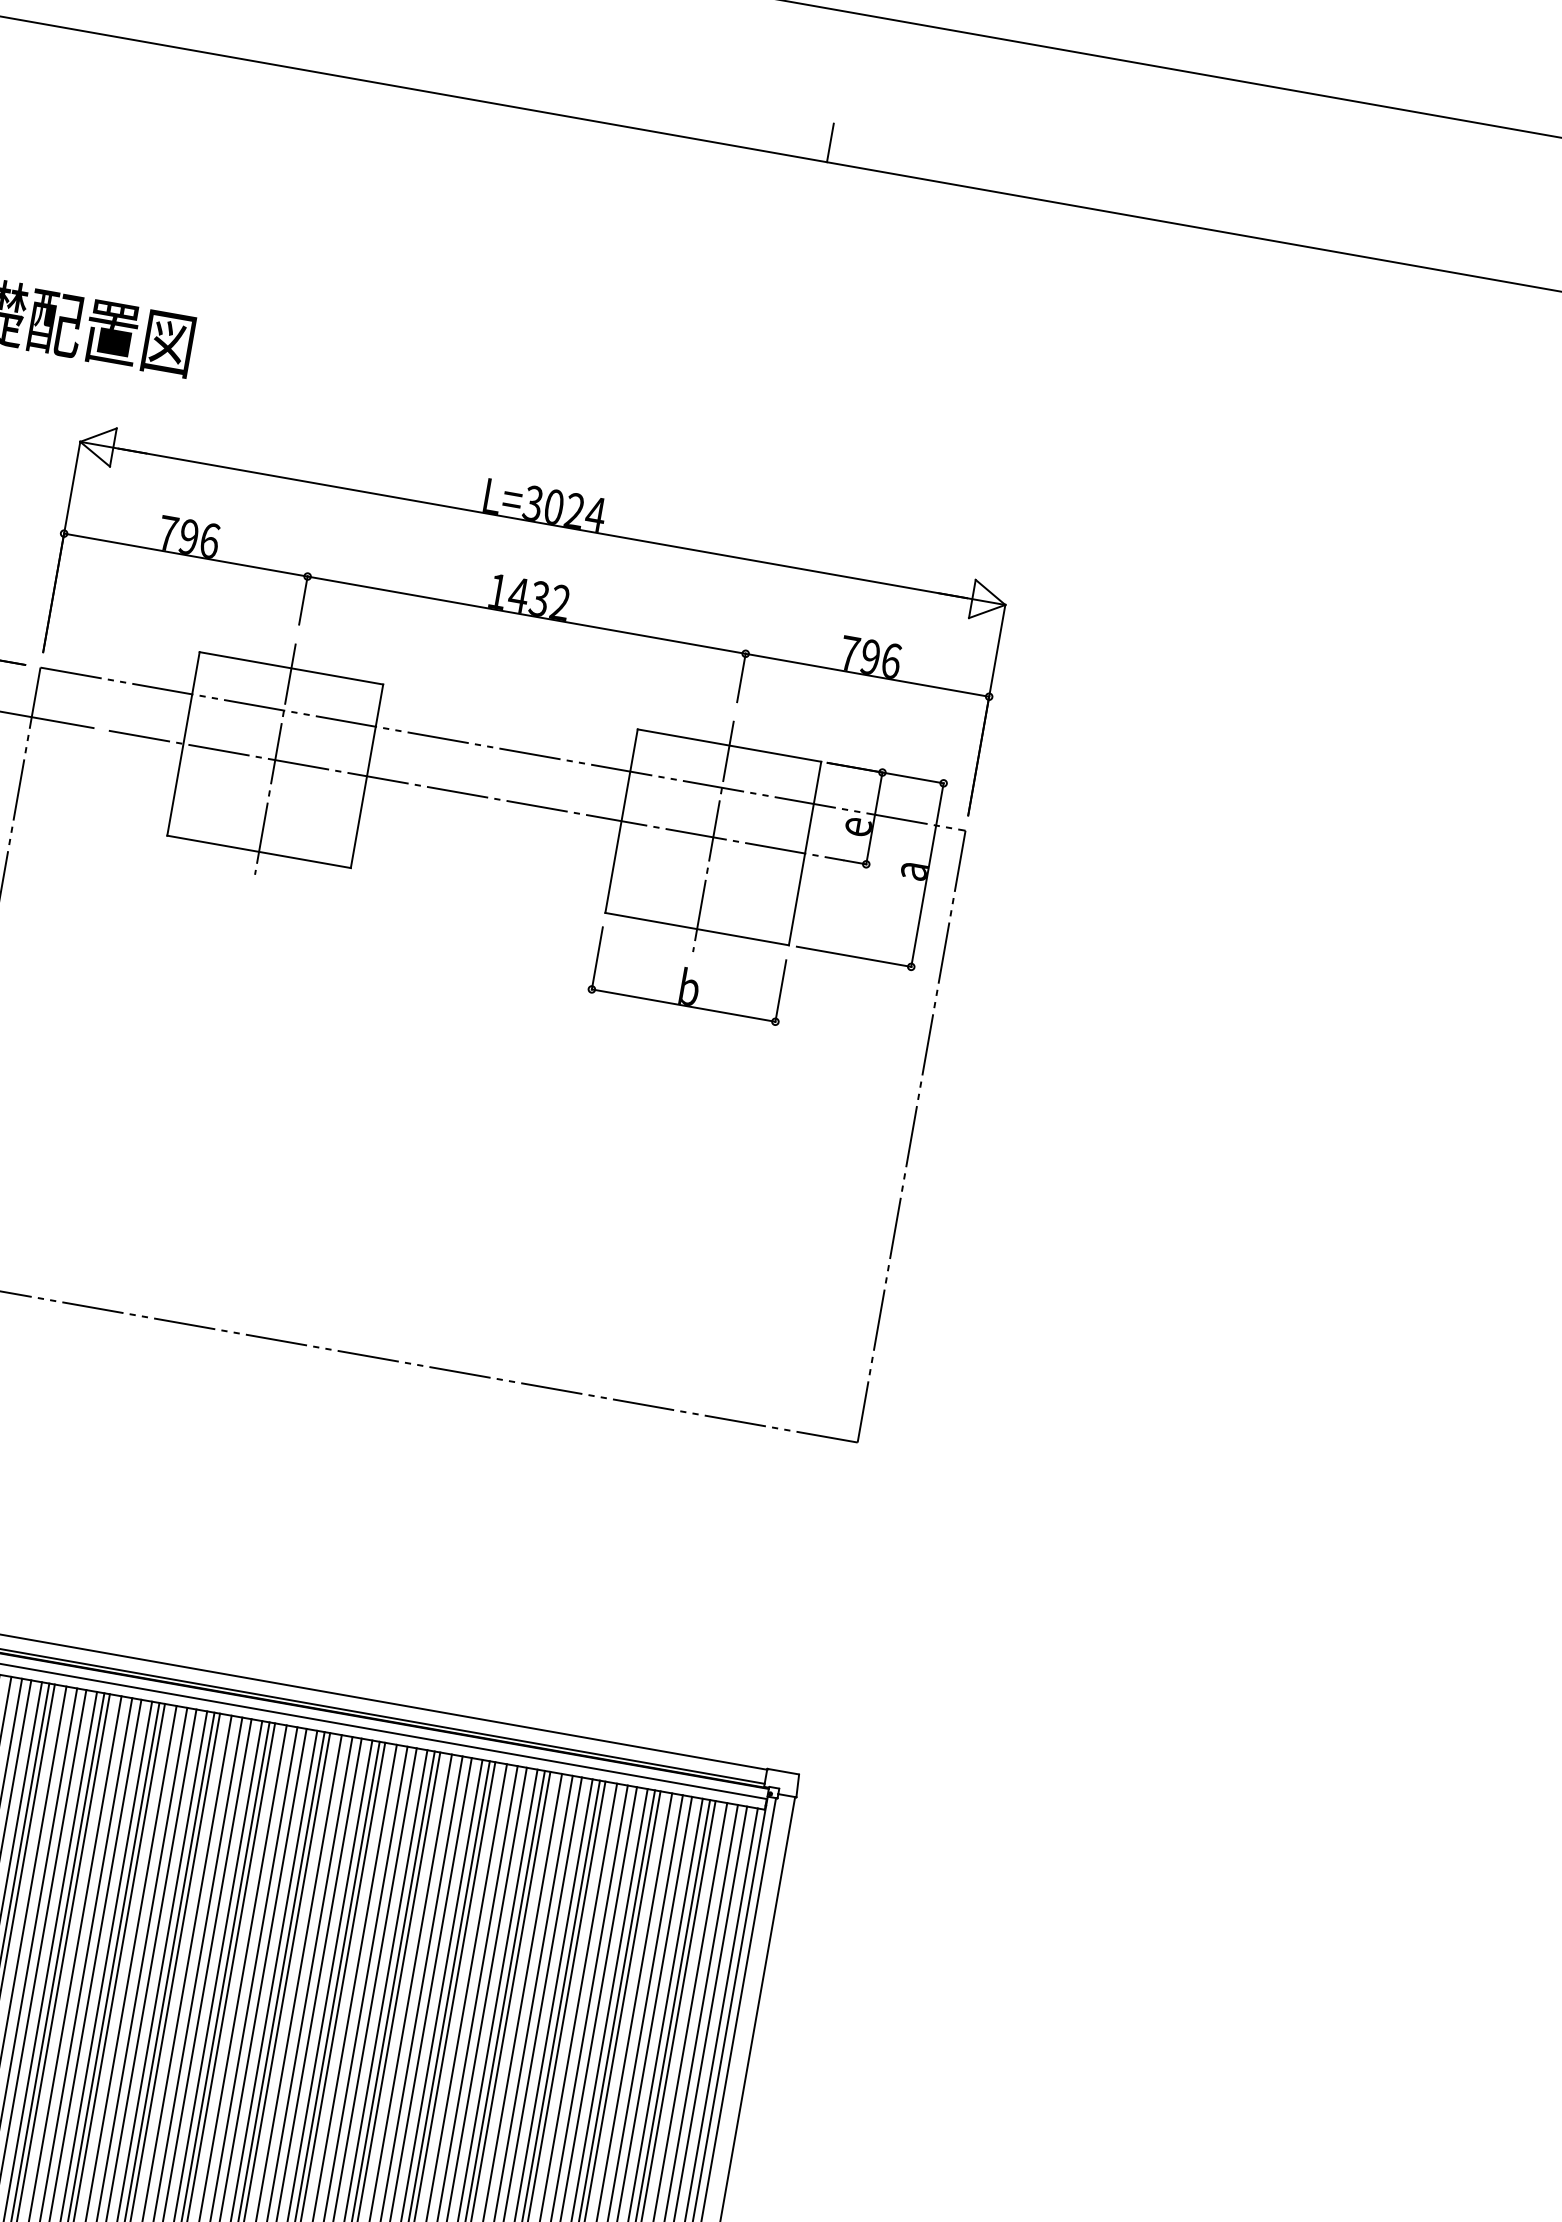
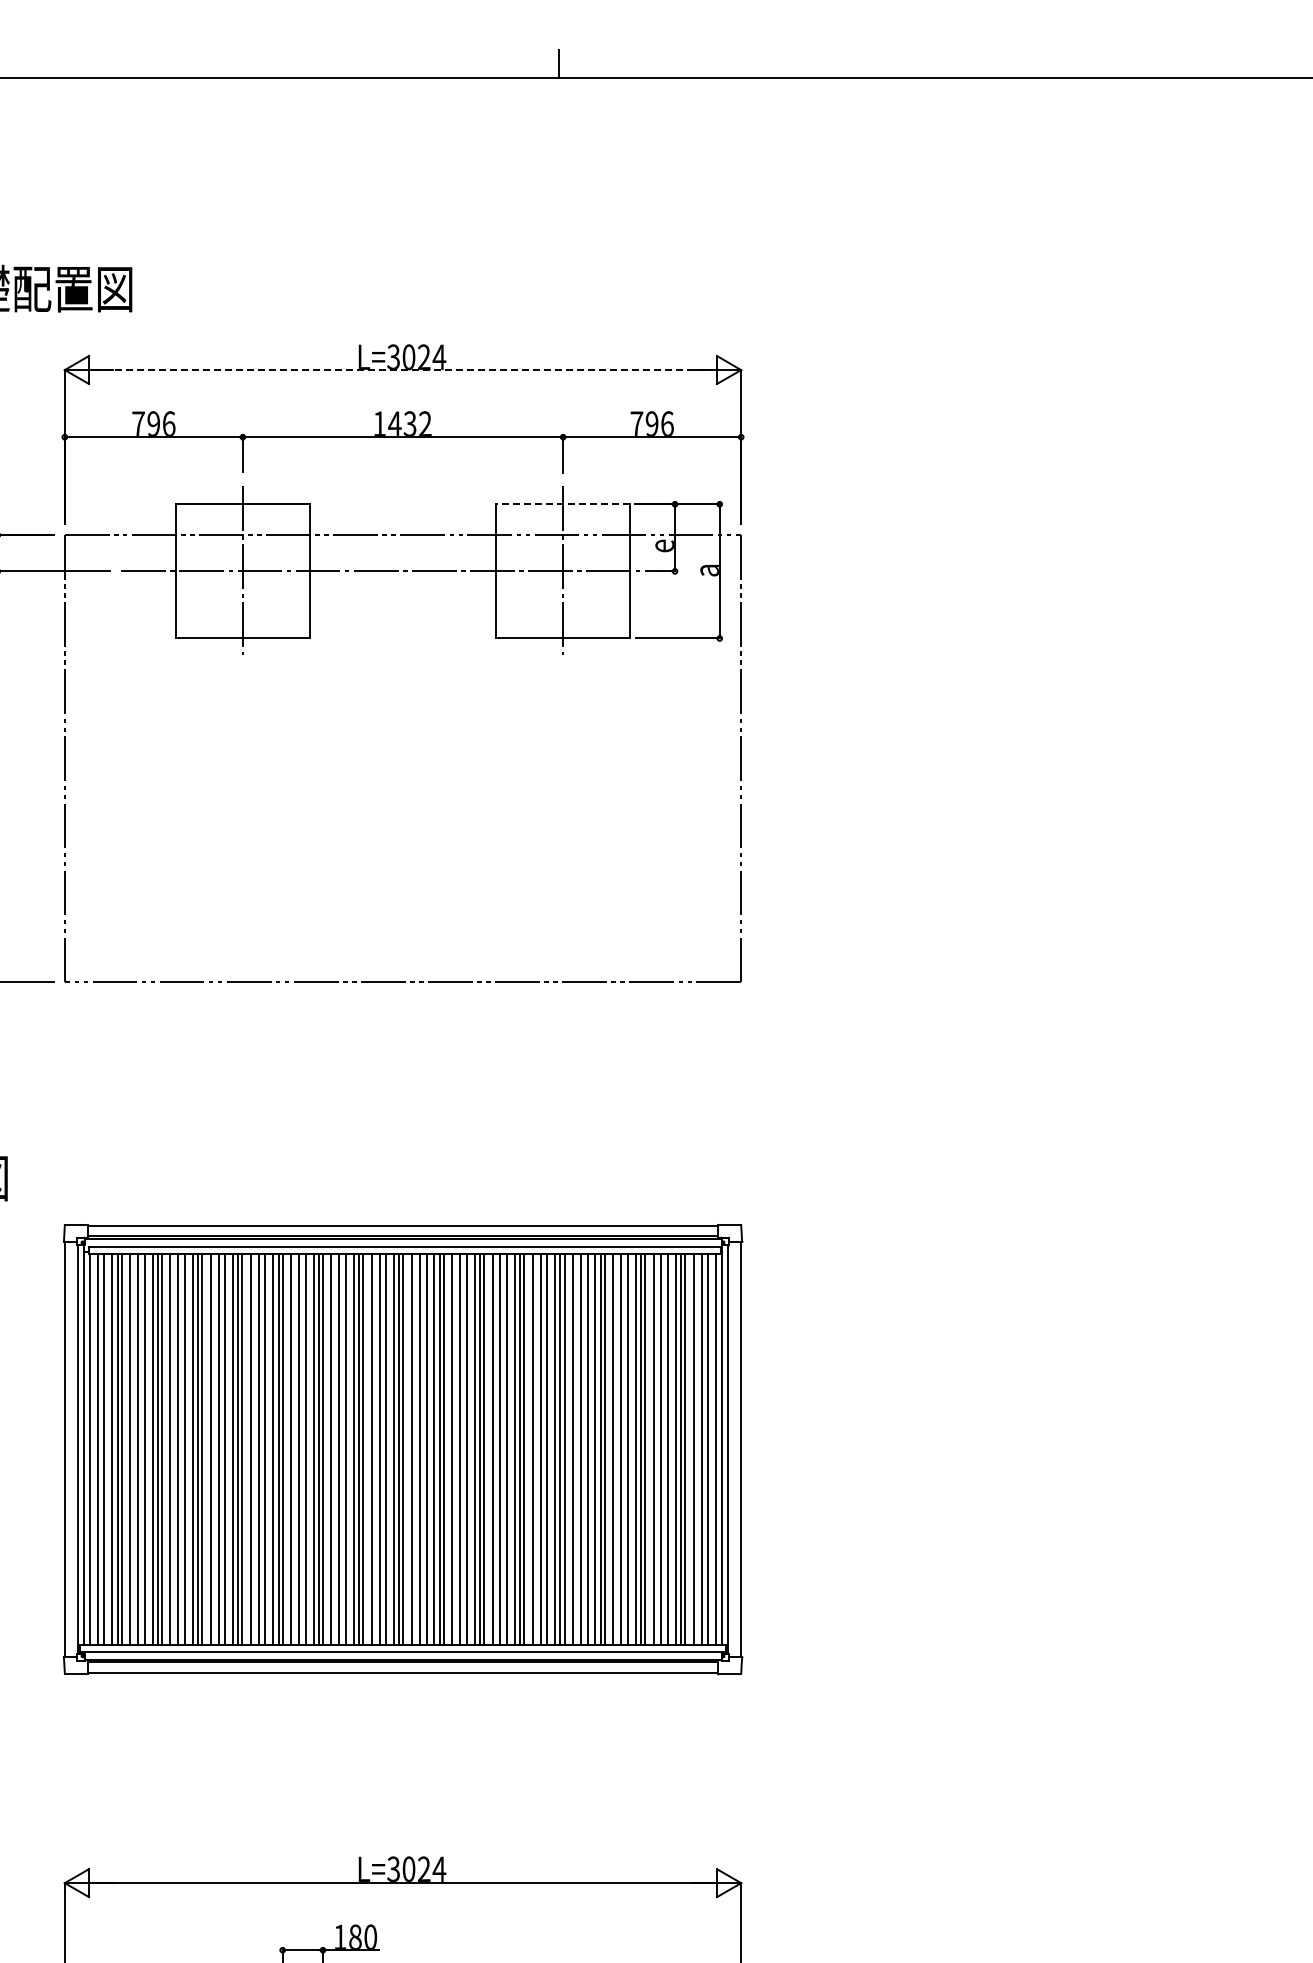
line: (543, 524) -> (403, 370), solid -> dashed
line: (728, 745) -> (562, 504), solid -> dashed
part: (688, 975) -> (562, 672), removed

